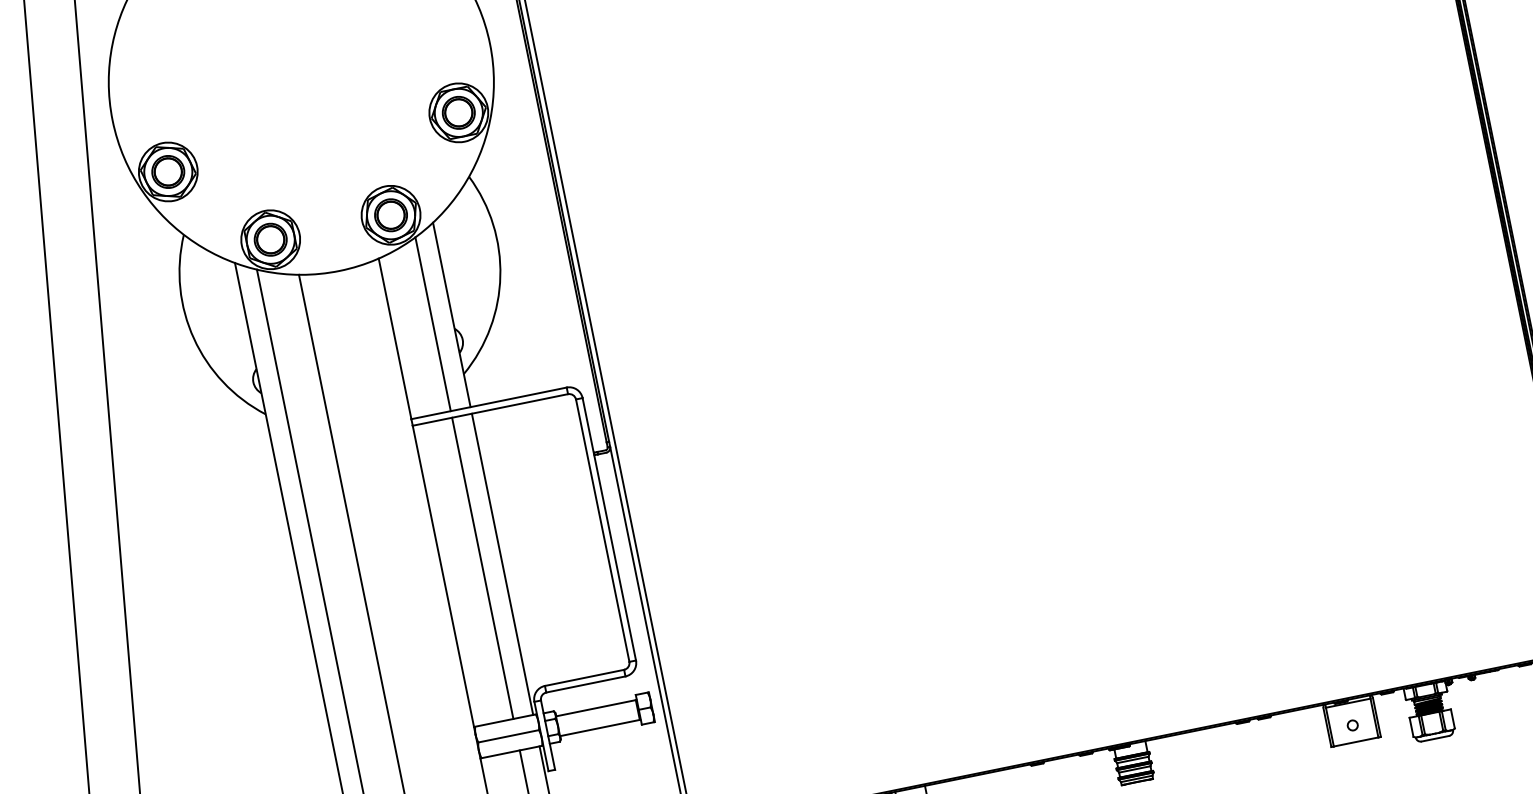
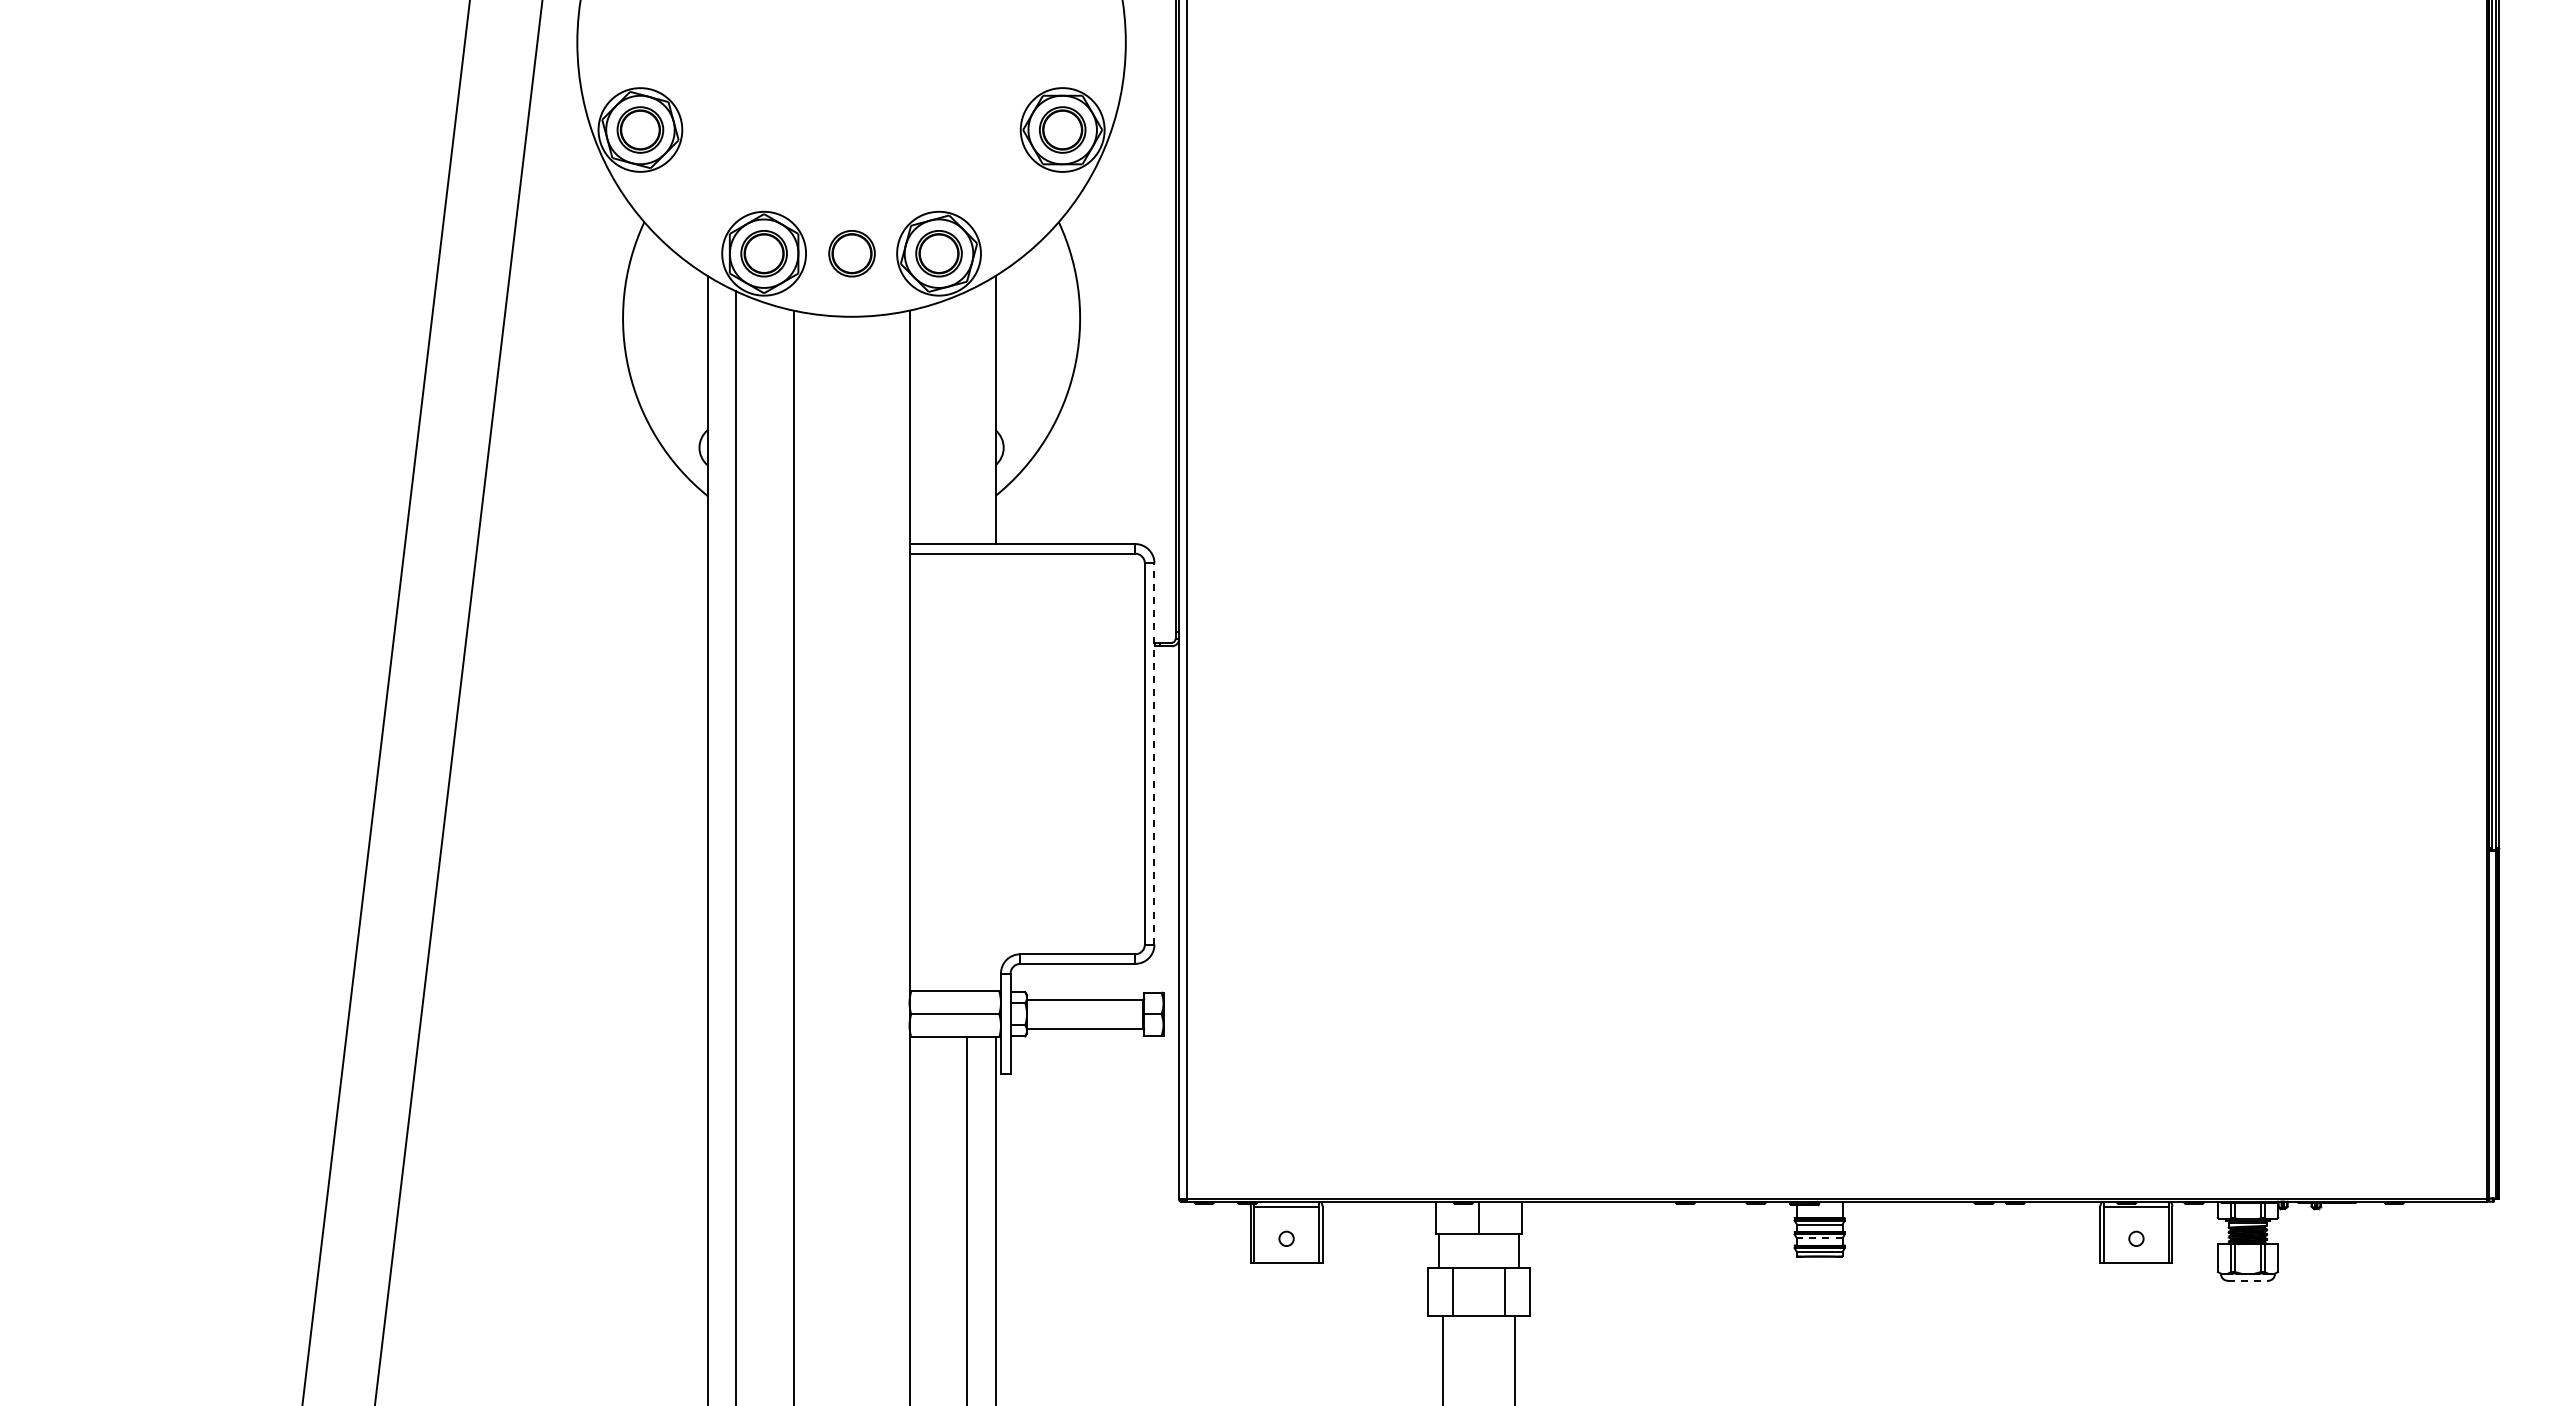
part: (330, 227) -> (851, 253), added
line: (432, 324) -> (966, 417), removed
line: (609, 528) -> (1154, 753), solid -> dashed
line: (502, 564) -> (995, 772), removed
line: (482, 568) -> (966, 772), removed
line: (1435, 738) -> (2247, 1280), solid -> dashed
line: (1134, 769) -> (1819, 1238), solid -> dashed

